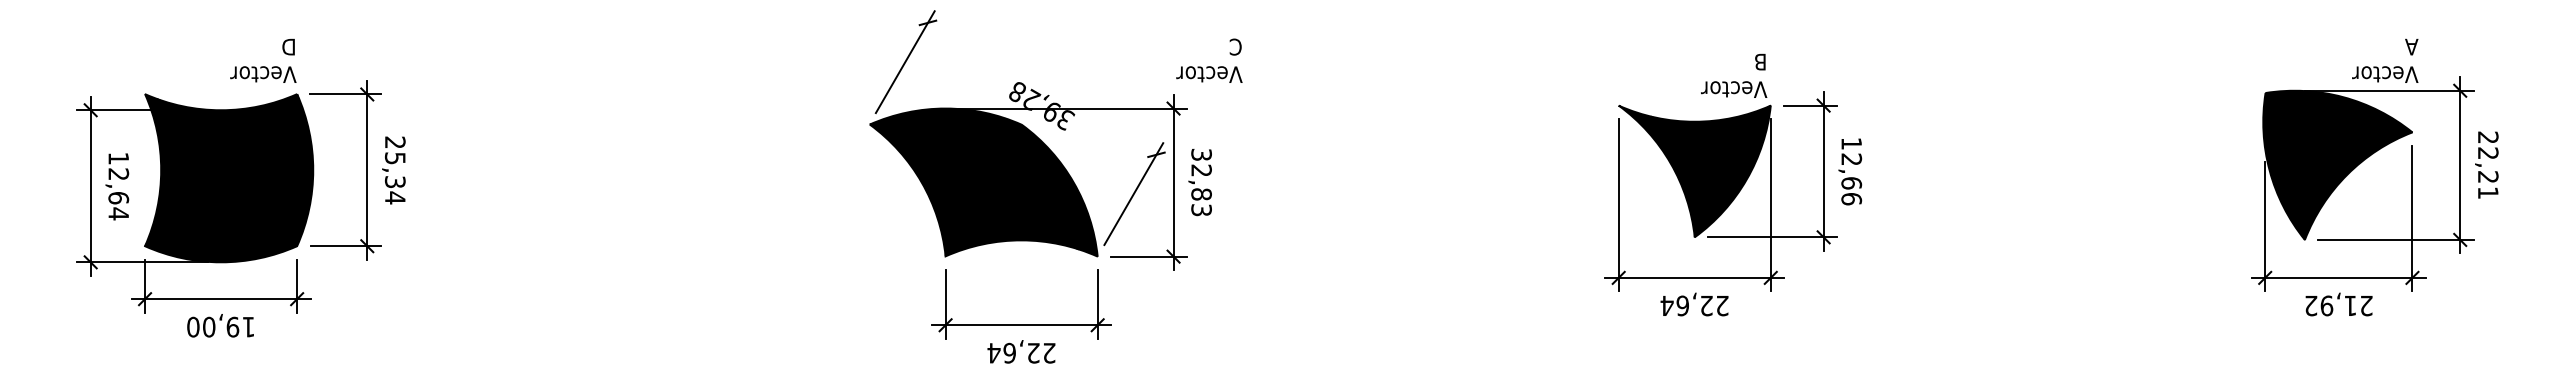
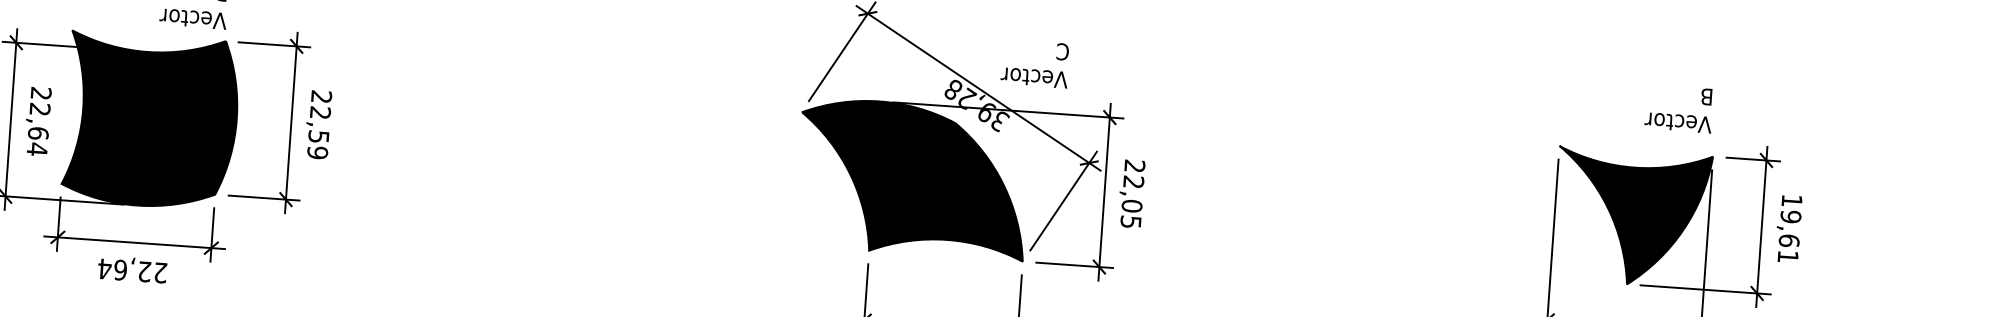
text: (1209, 60) -> (1035, 63), moved
text: (1734, 75) -> (1679, 108), moved
line: (1042, 88) -> (978, 88), added
text: (118, 158) -> (40, 93), 12,64 -> 22,64
text: (394, 178) -> (318, 133), 25,34 -> 22,59
text: (1851, 179) -> (1789, 237), 12,66 -> 19,61
text: (1201, 182) -> (1132, 194), 32,83 -> 22,05
text: (220, 326) -> (132, 270), 19,00 -> 22,64

